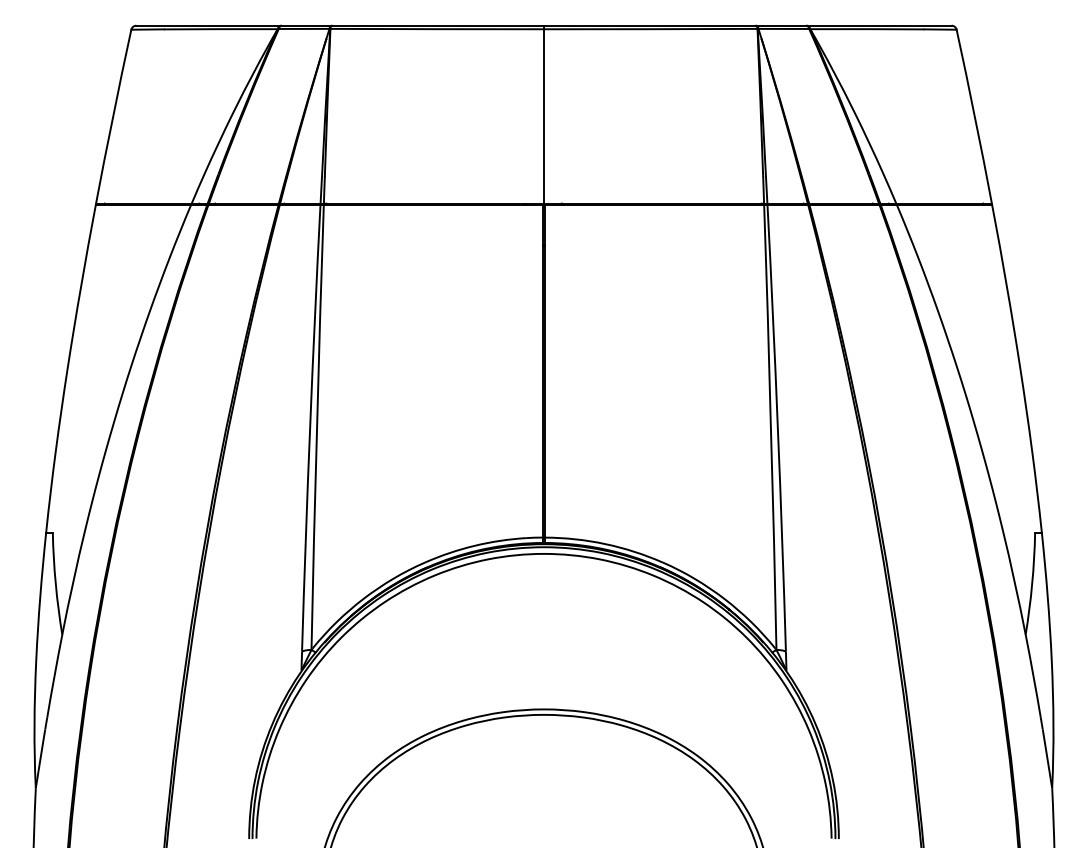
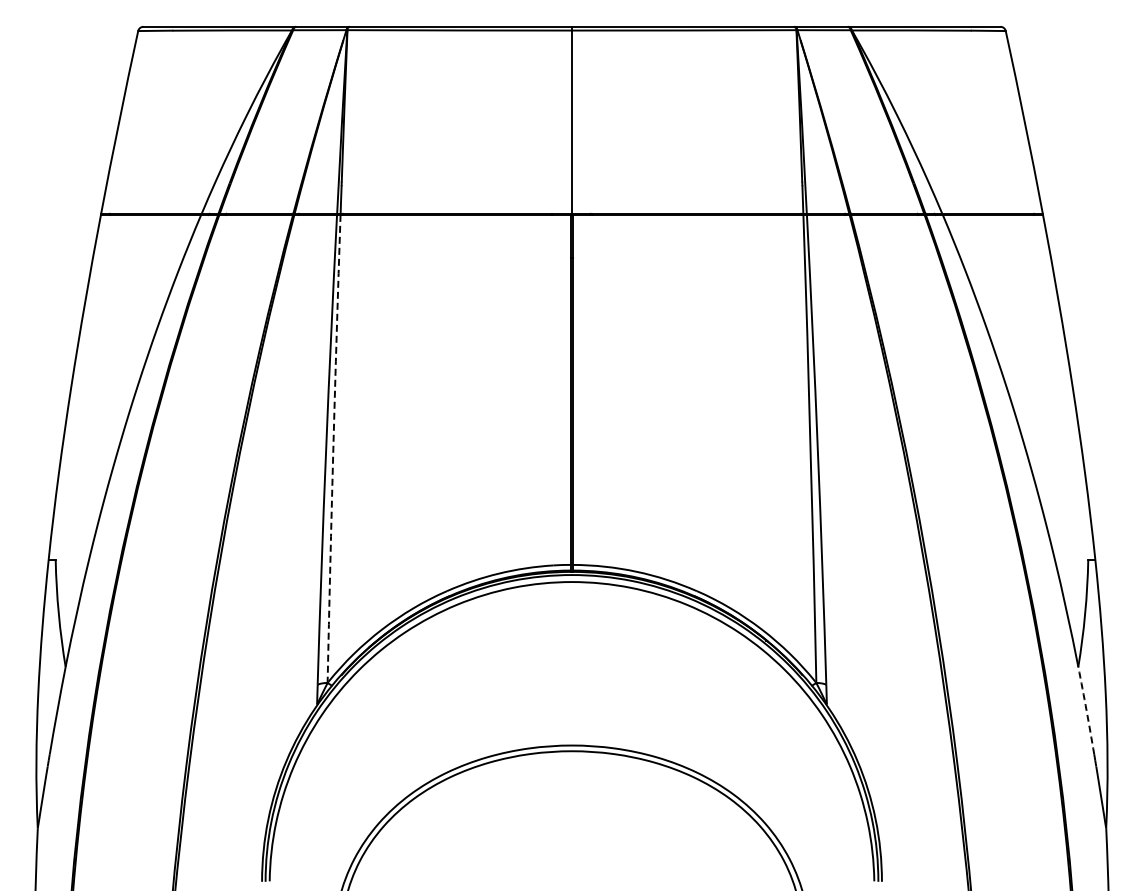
arc: (317, 426) -> (333, 448), solid -> dashed
arc: (1033, 676) -> (1086, 710), solid -> dashed

